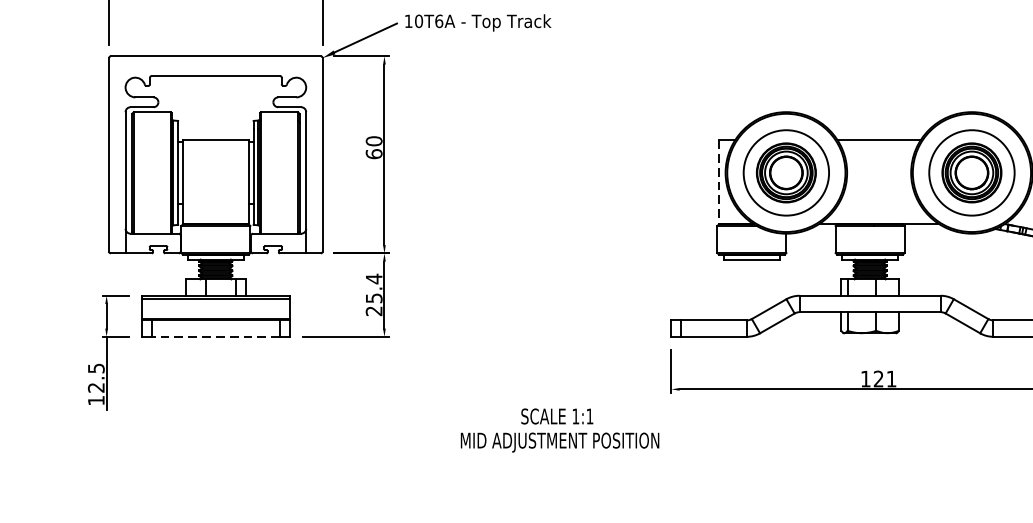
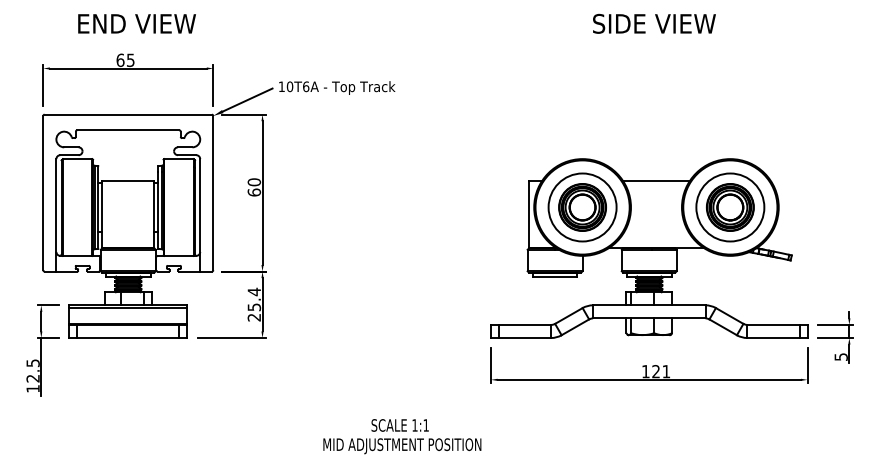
line: (718, 182) -> (528, 215), dashed -> solid
line: (216, 337) -> (128, 338), dashed -> solid
text: (560, 430) -> (402, 436), moved

